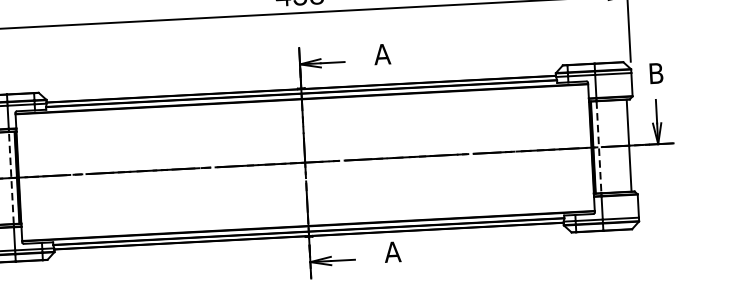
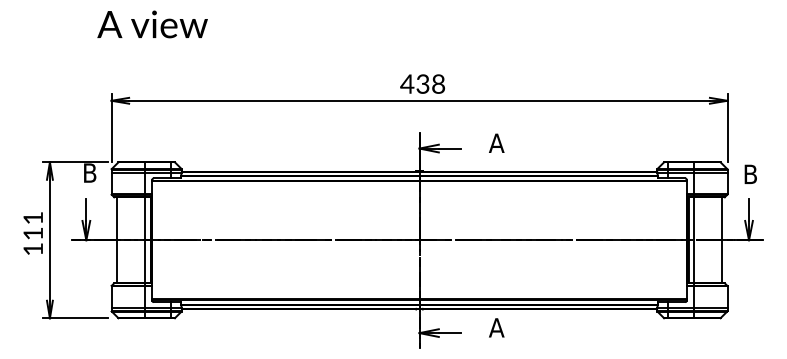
line: (598, 147) -> (693, 240), dashed -> solid
line: (11, 178) -> (145, 240), dashed -> solid

